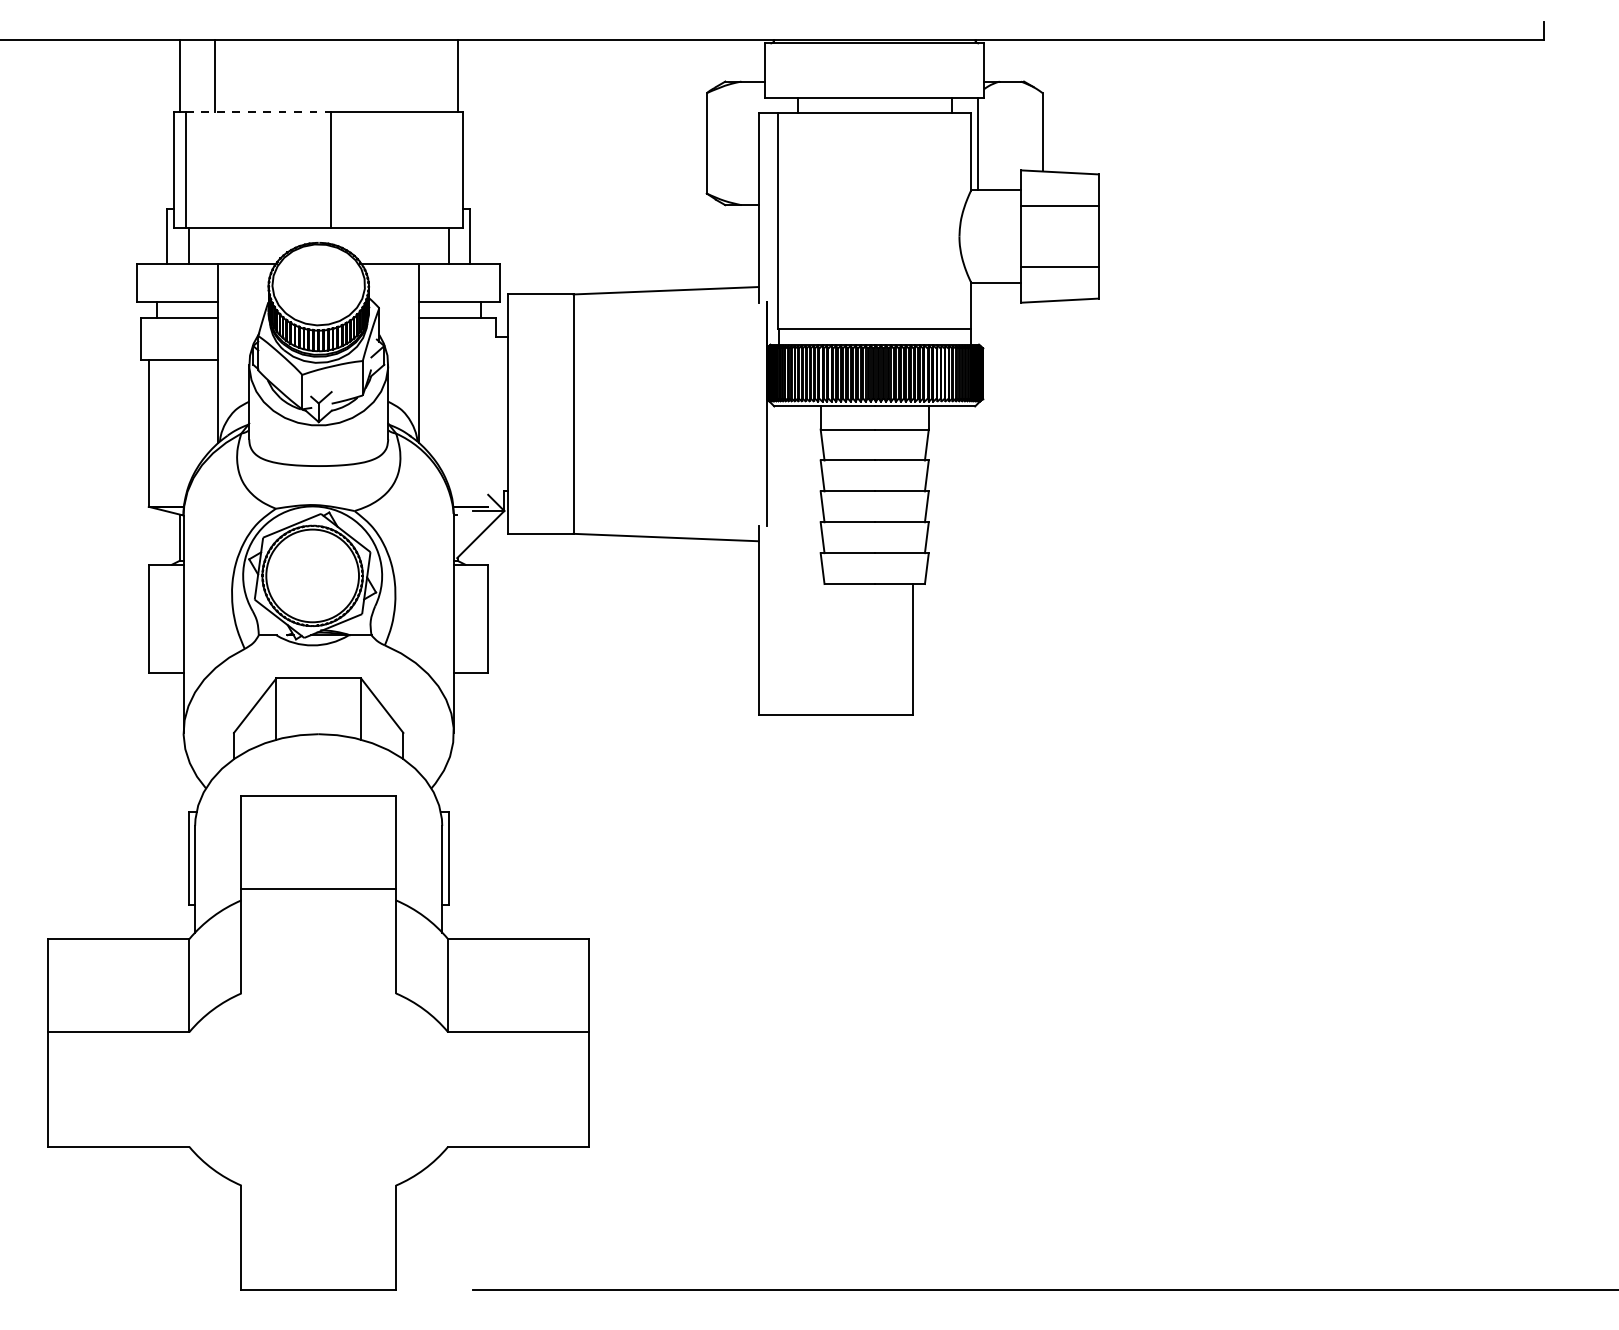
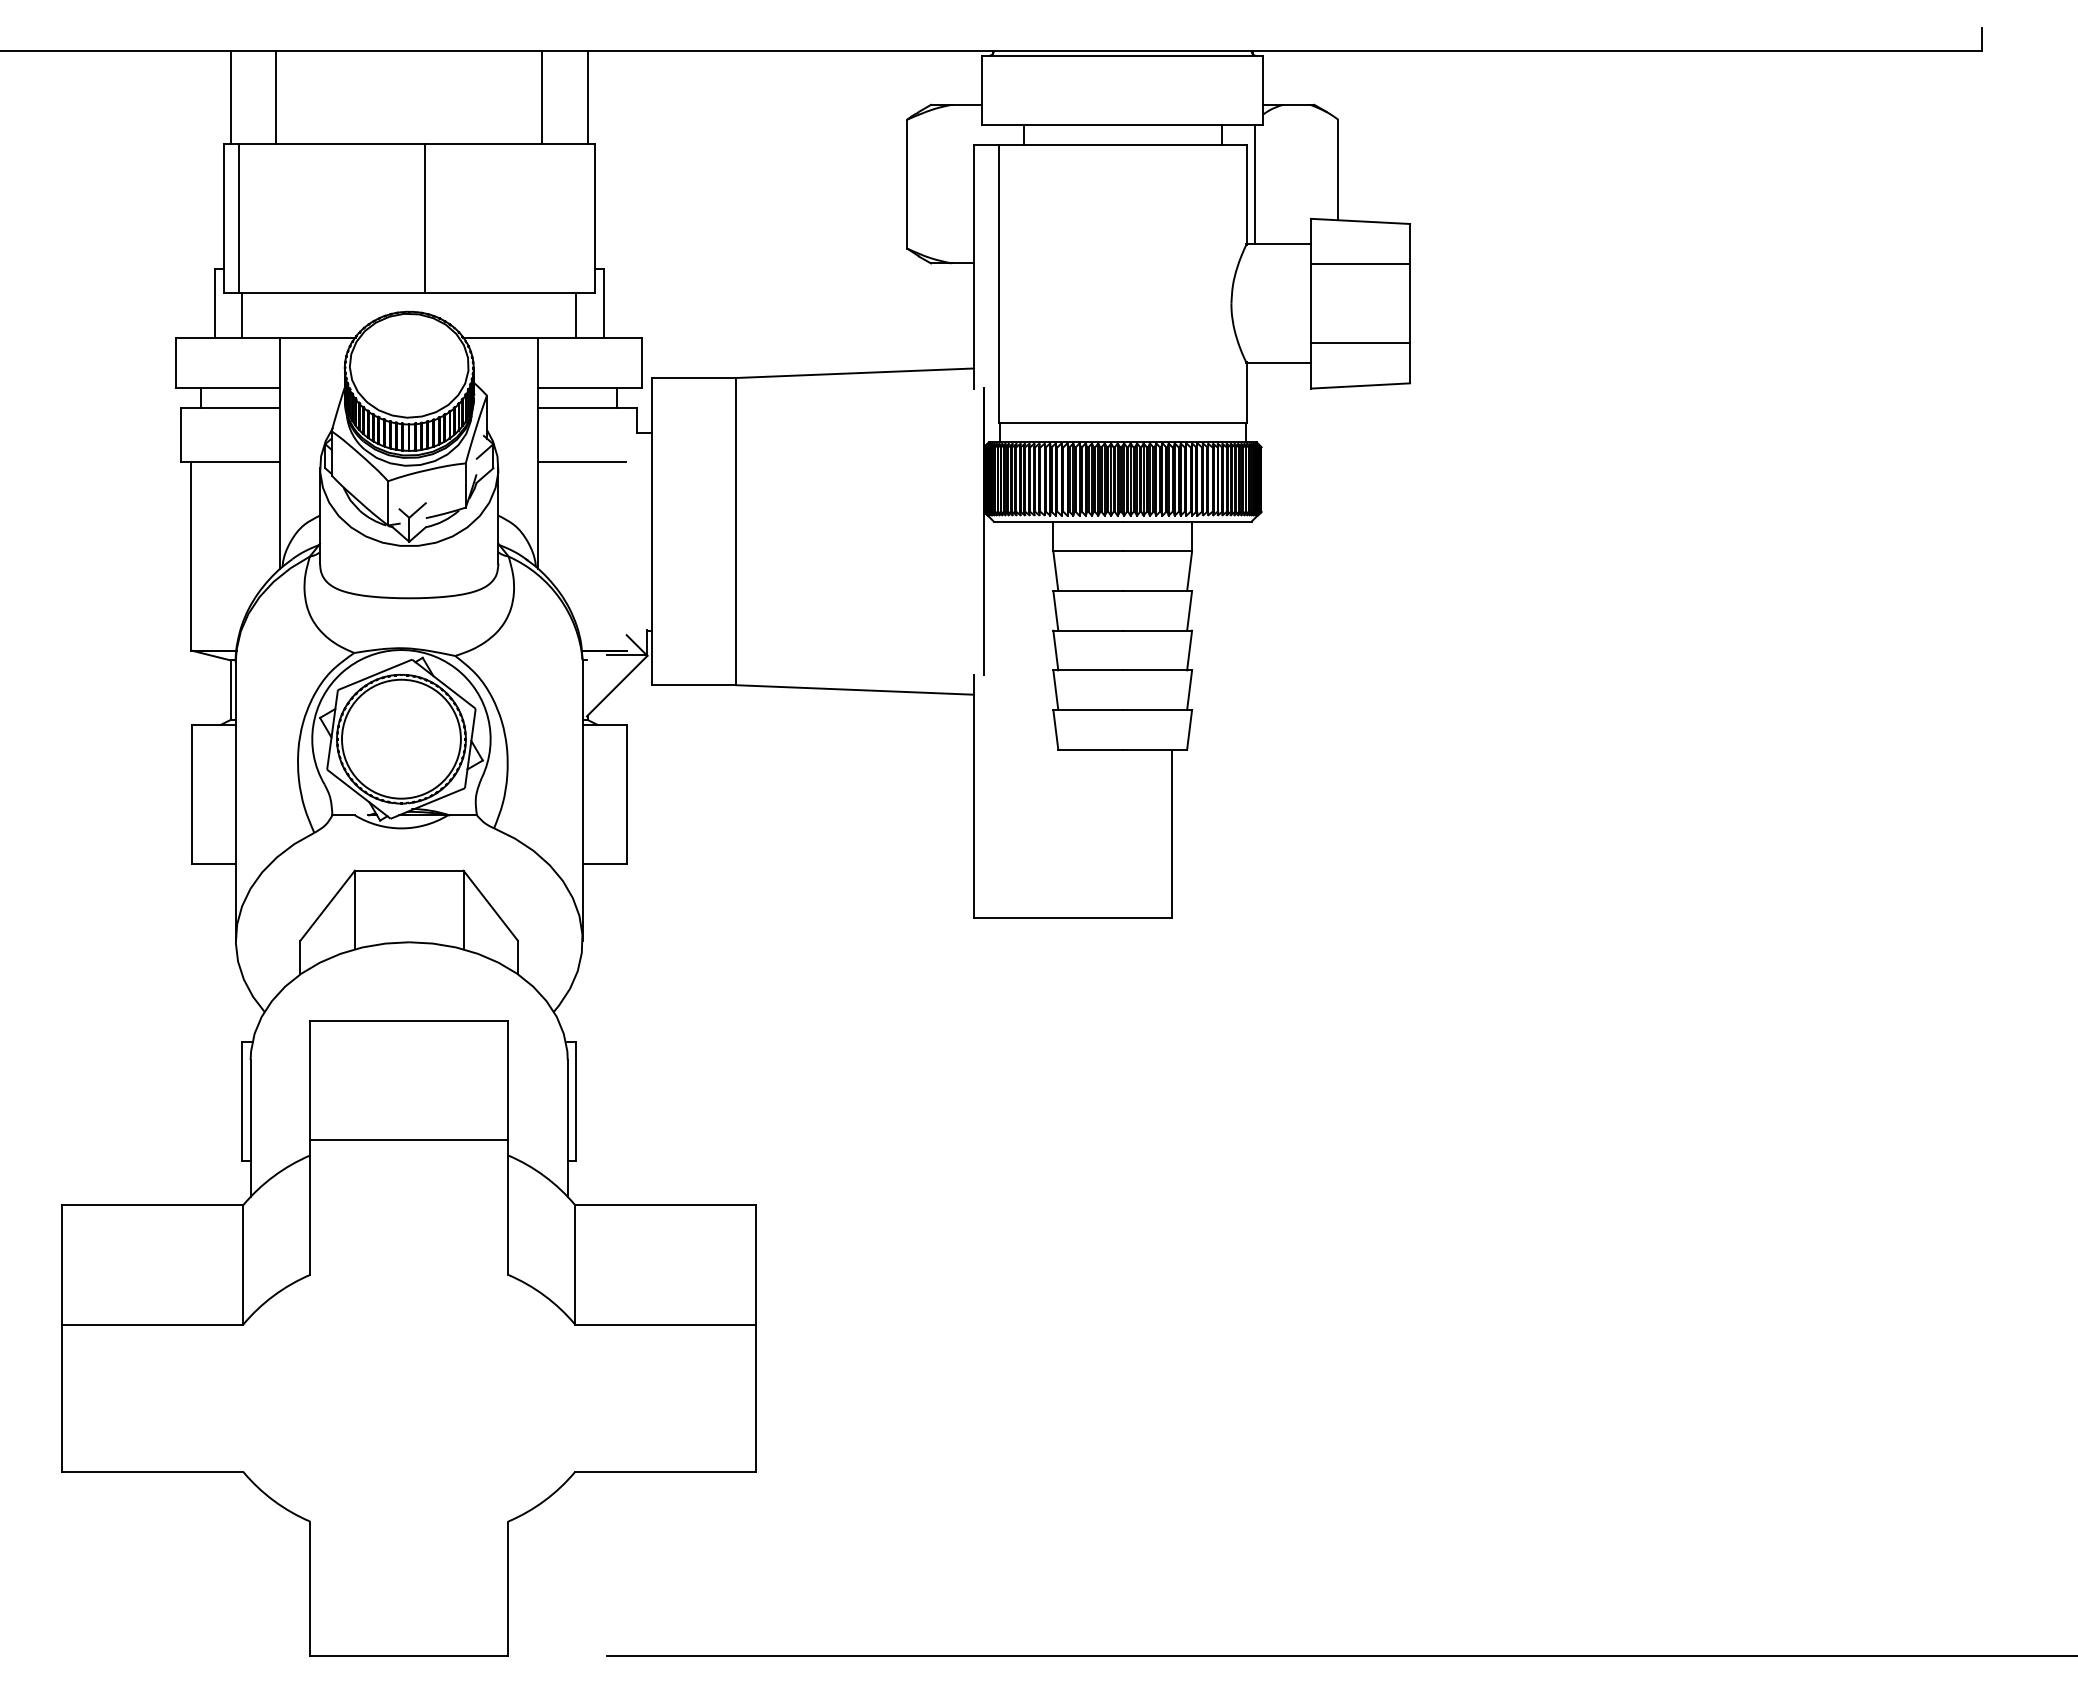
line: (422, 75) -> (542, 97), added
line: (258, 112) -> (331, 144), dashed -> solid
line: (452, 360) -> (581, 462), added

